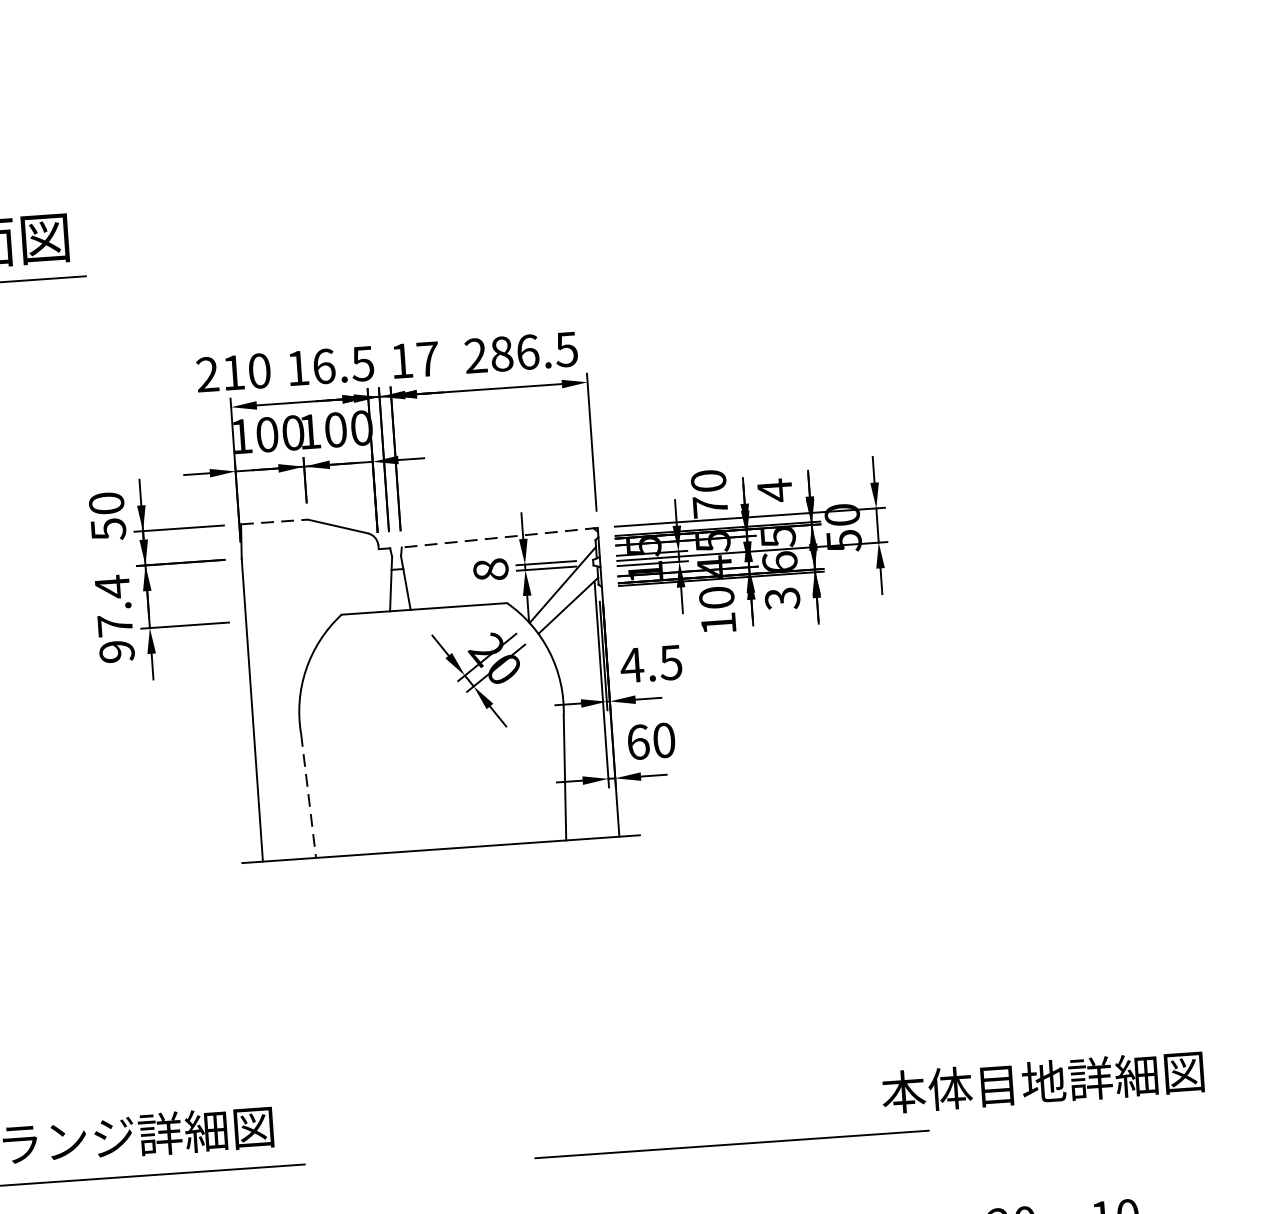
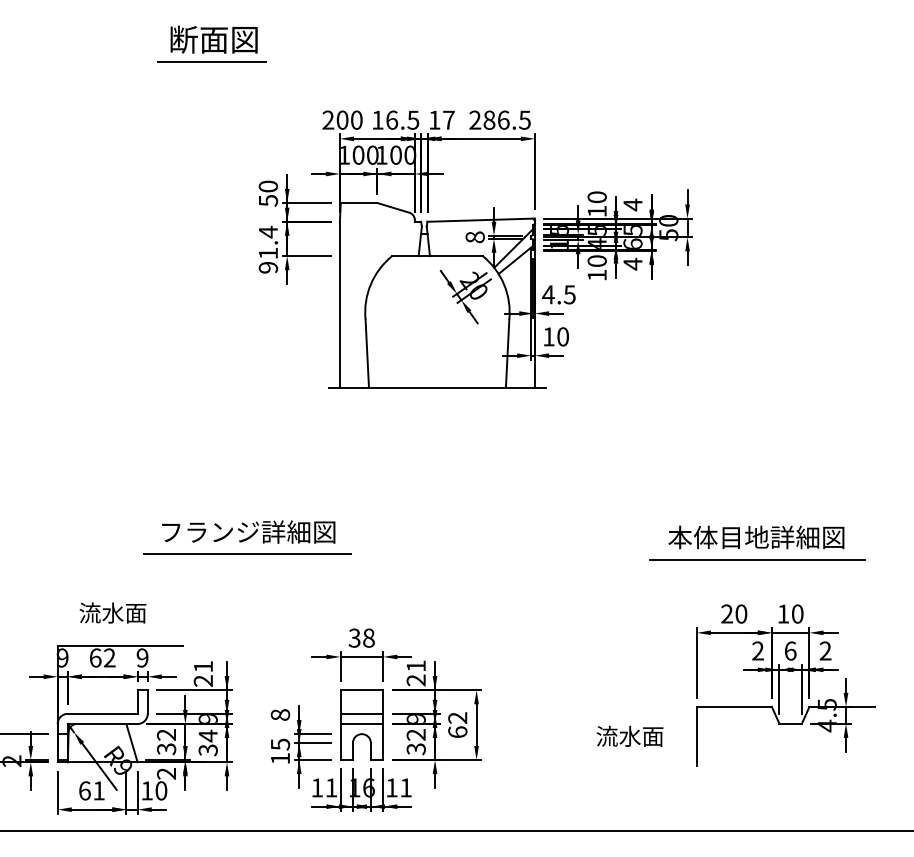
text: (233, 371) -> (342, 119), 210 -> 200
text: (709, 507) -> (596, 211), 70 -> 10
line: (275, 522) -> (359, 203), dashed -> solid
line: (500, 538) -> (481, 220), dashed -> solid
text: (781, 597) -> (632, 263), 3 -> 4
text: (115, 625) -> (268, 253), 97.4 -> 91.4
text: (637, 741) -> (548, 336), 60 -> 10
line: (309, 797) -> (367, 354), dashed -> solid
line: (731, 1144) -> (757, 559), moved

